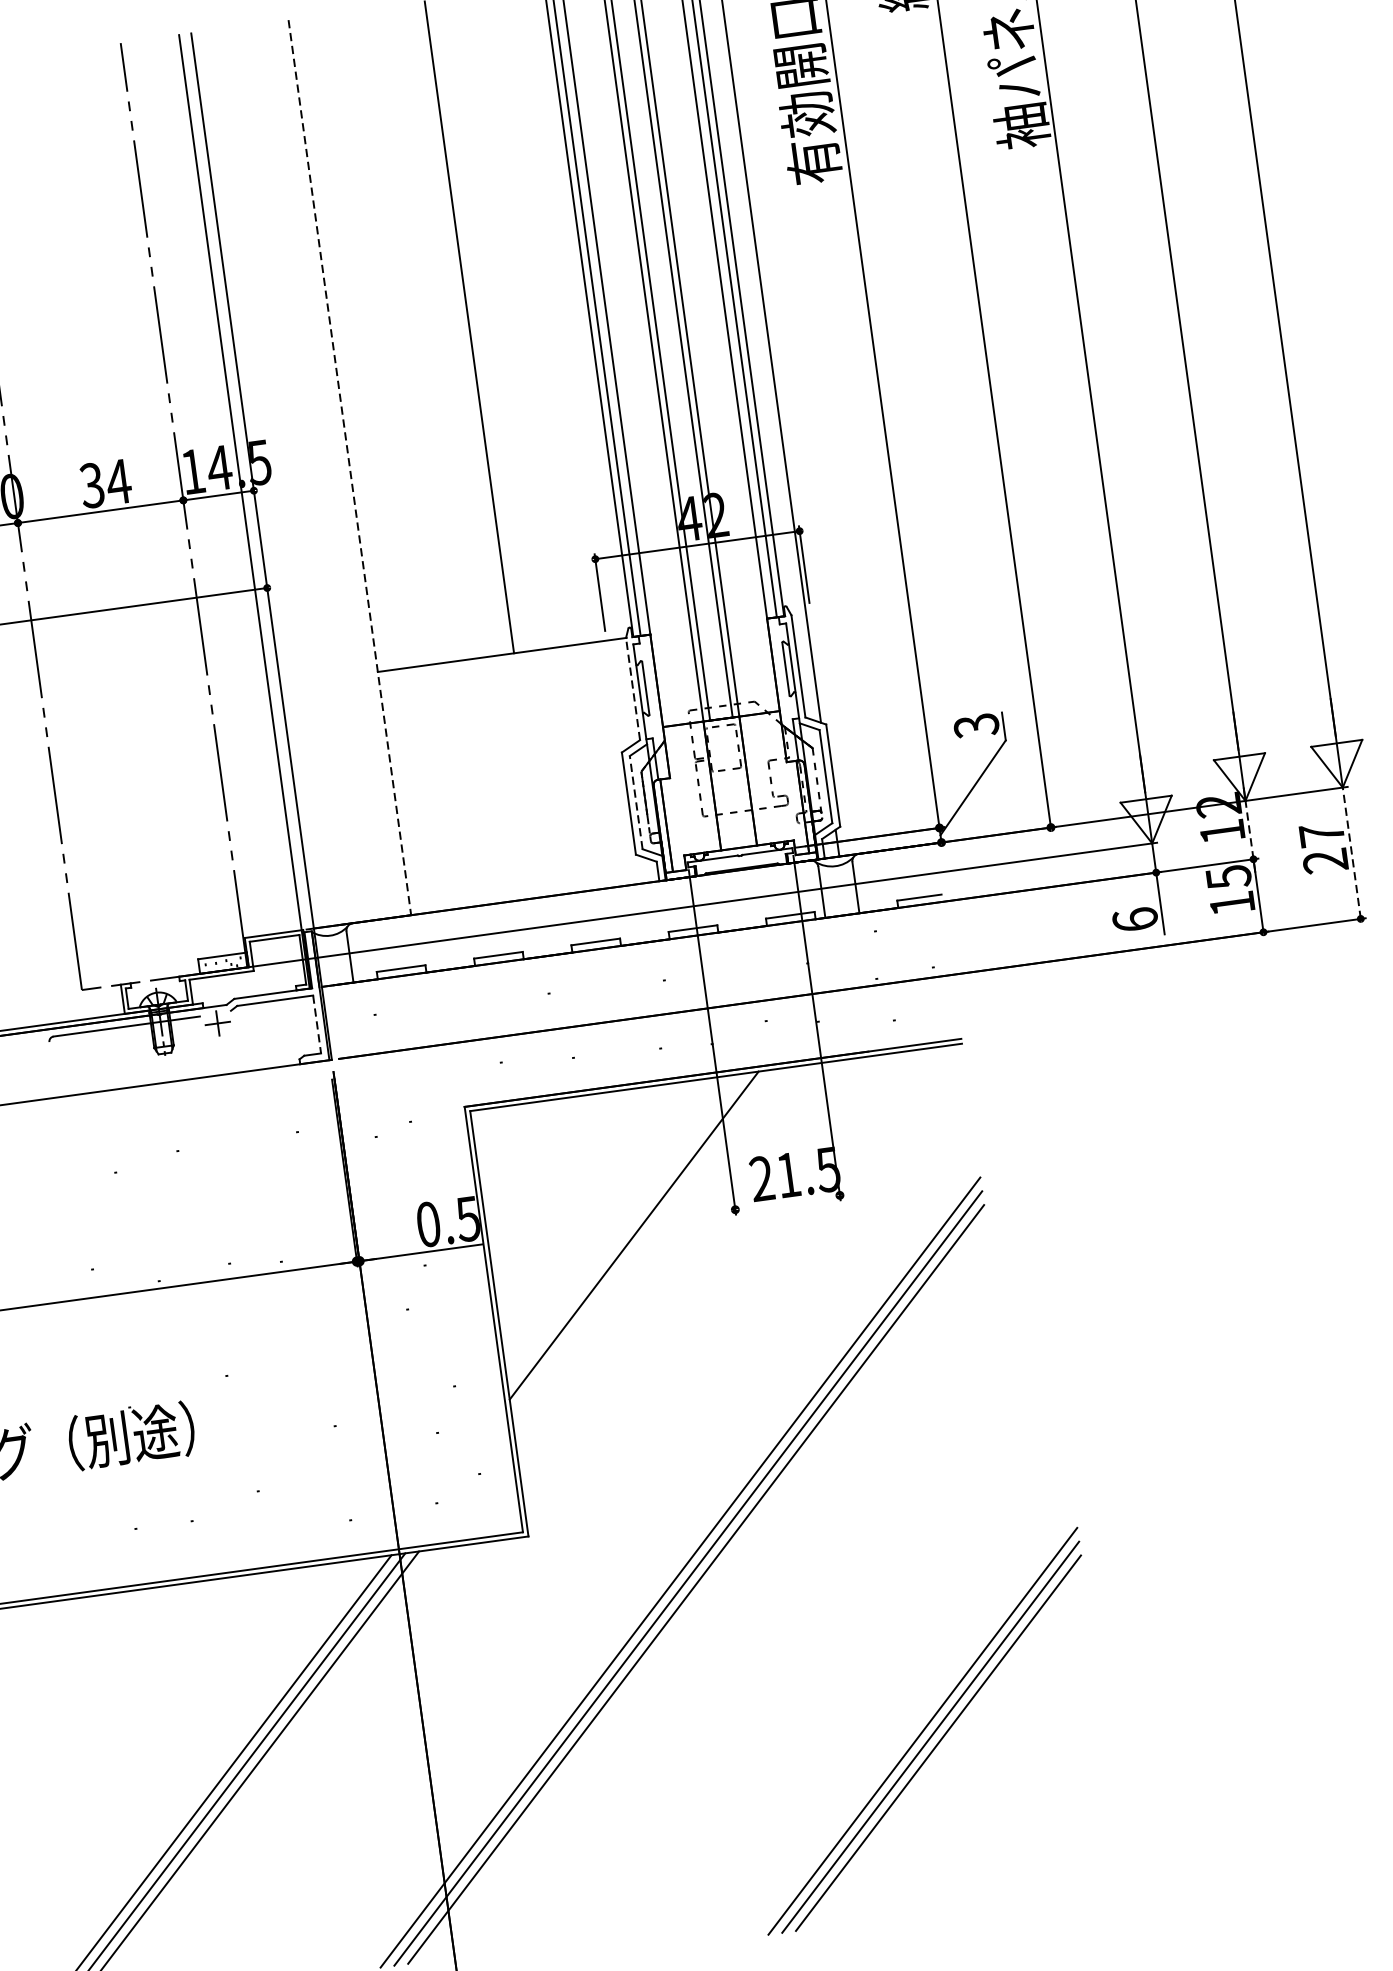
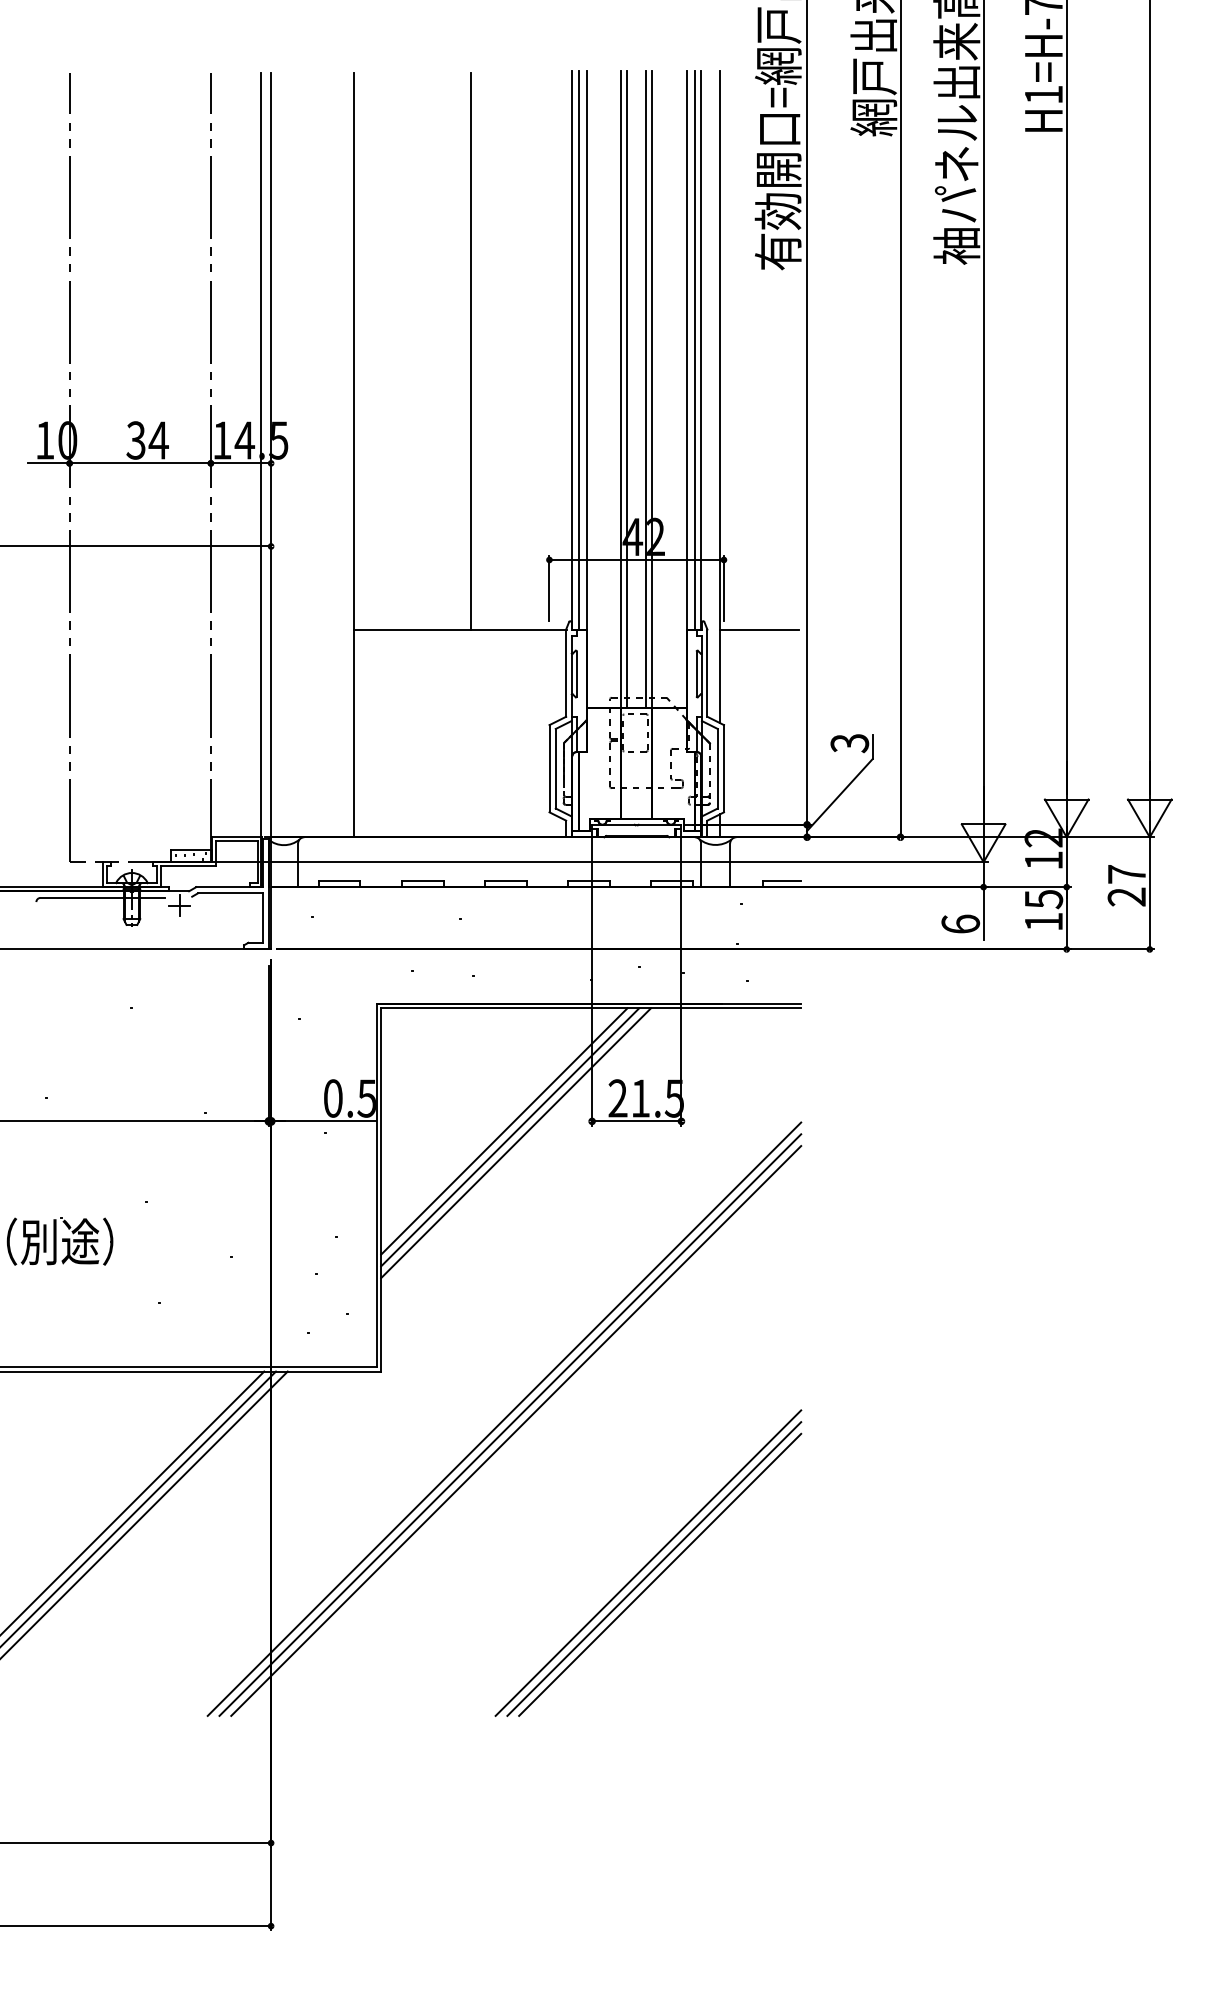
line: (350, 468) -> (354, 455), dashed -> solid
line: (852, 606) -> (759, 629), added
line: (633, 689) -> (566, 673), dashed -> solid
line: (635, 802) -> (555, 768), dashed -> solid
line: (1249, 830) -> (1066, 862), dashed -> solid
line: (1351, 852) -> (1149, 892), dashed -> solid
line: (316, 1025) -> (262, 918), dashed -> solid
line: (787, 1202) -> (636, 1121), added
line: (642, 1241) -> (510, 1137), added
line: (650, 1247) -> (516, 1143), added
part: (922, 1730) -> (648, 1562), moved

